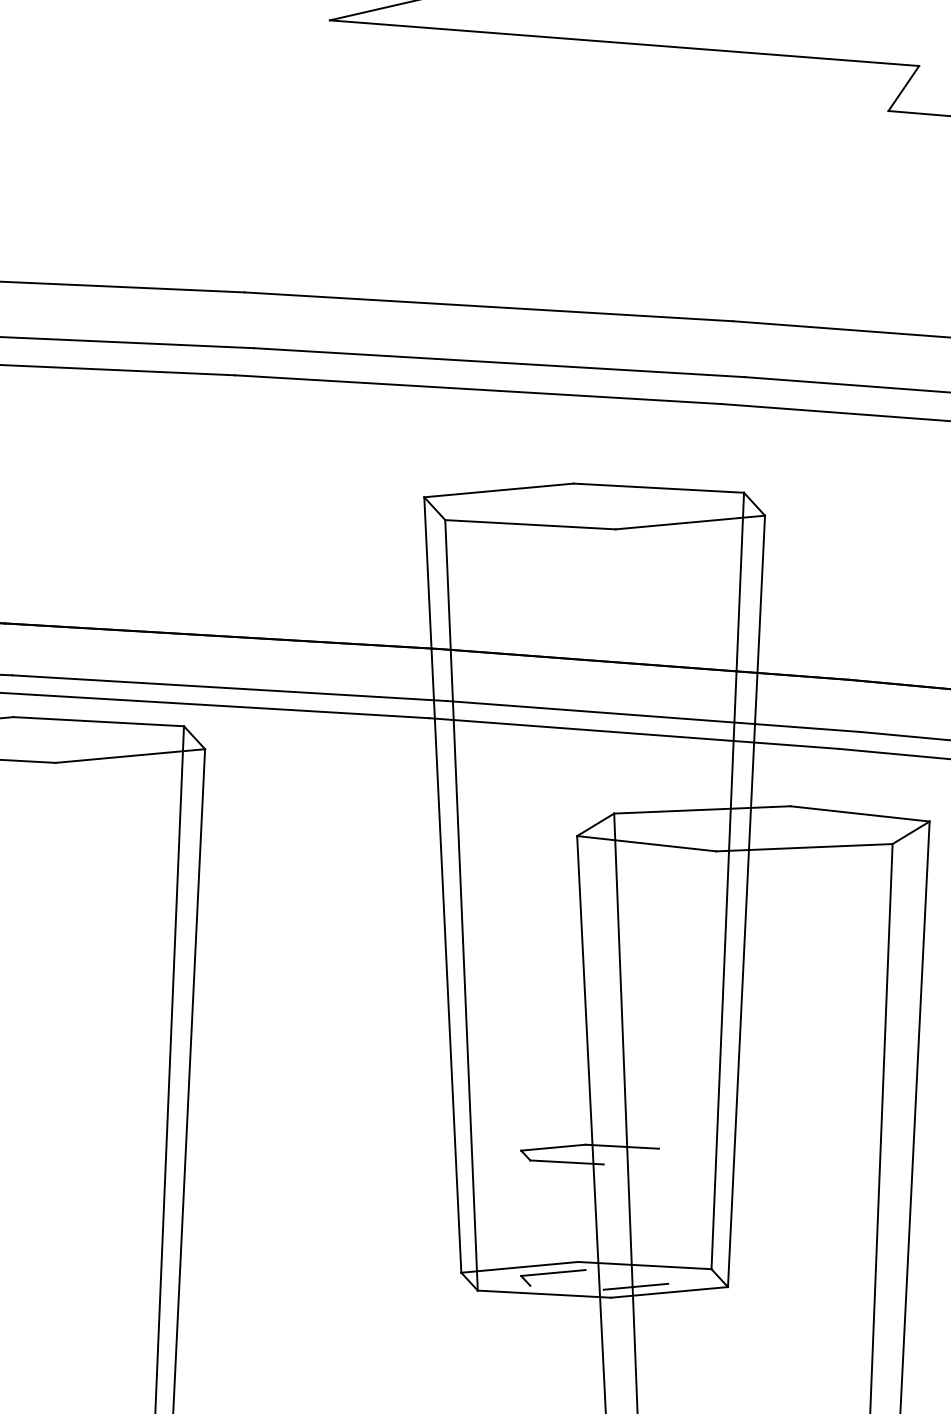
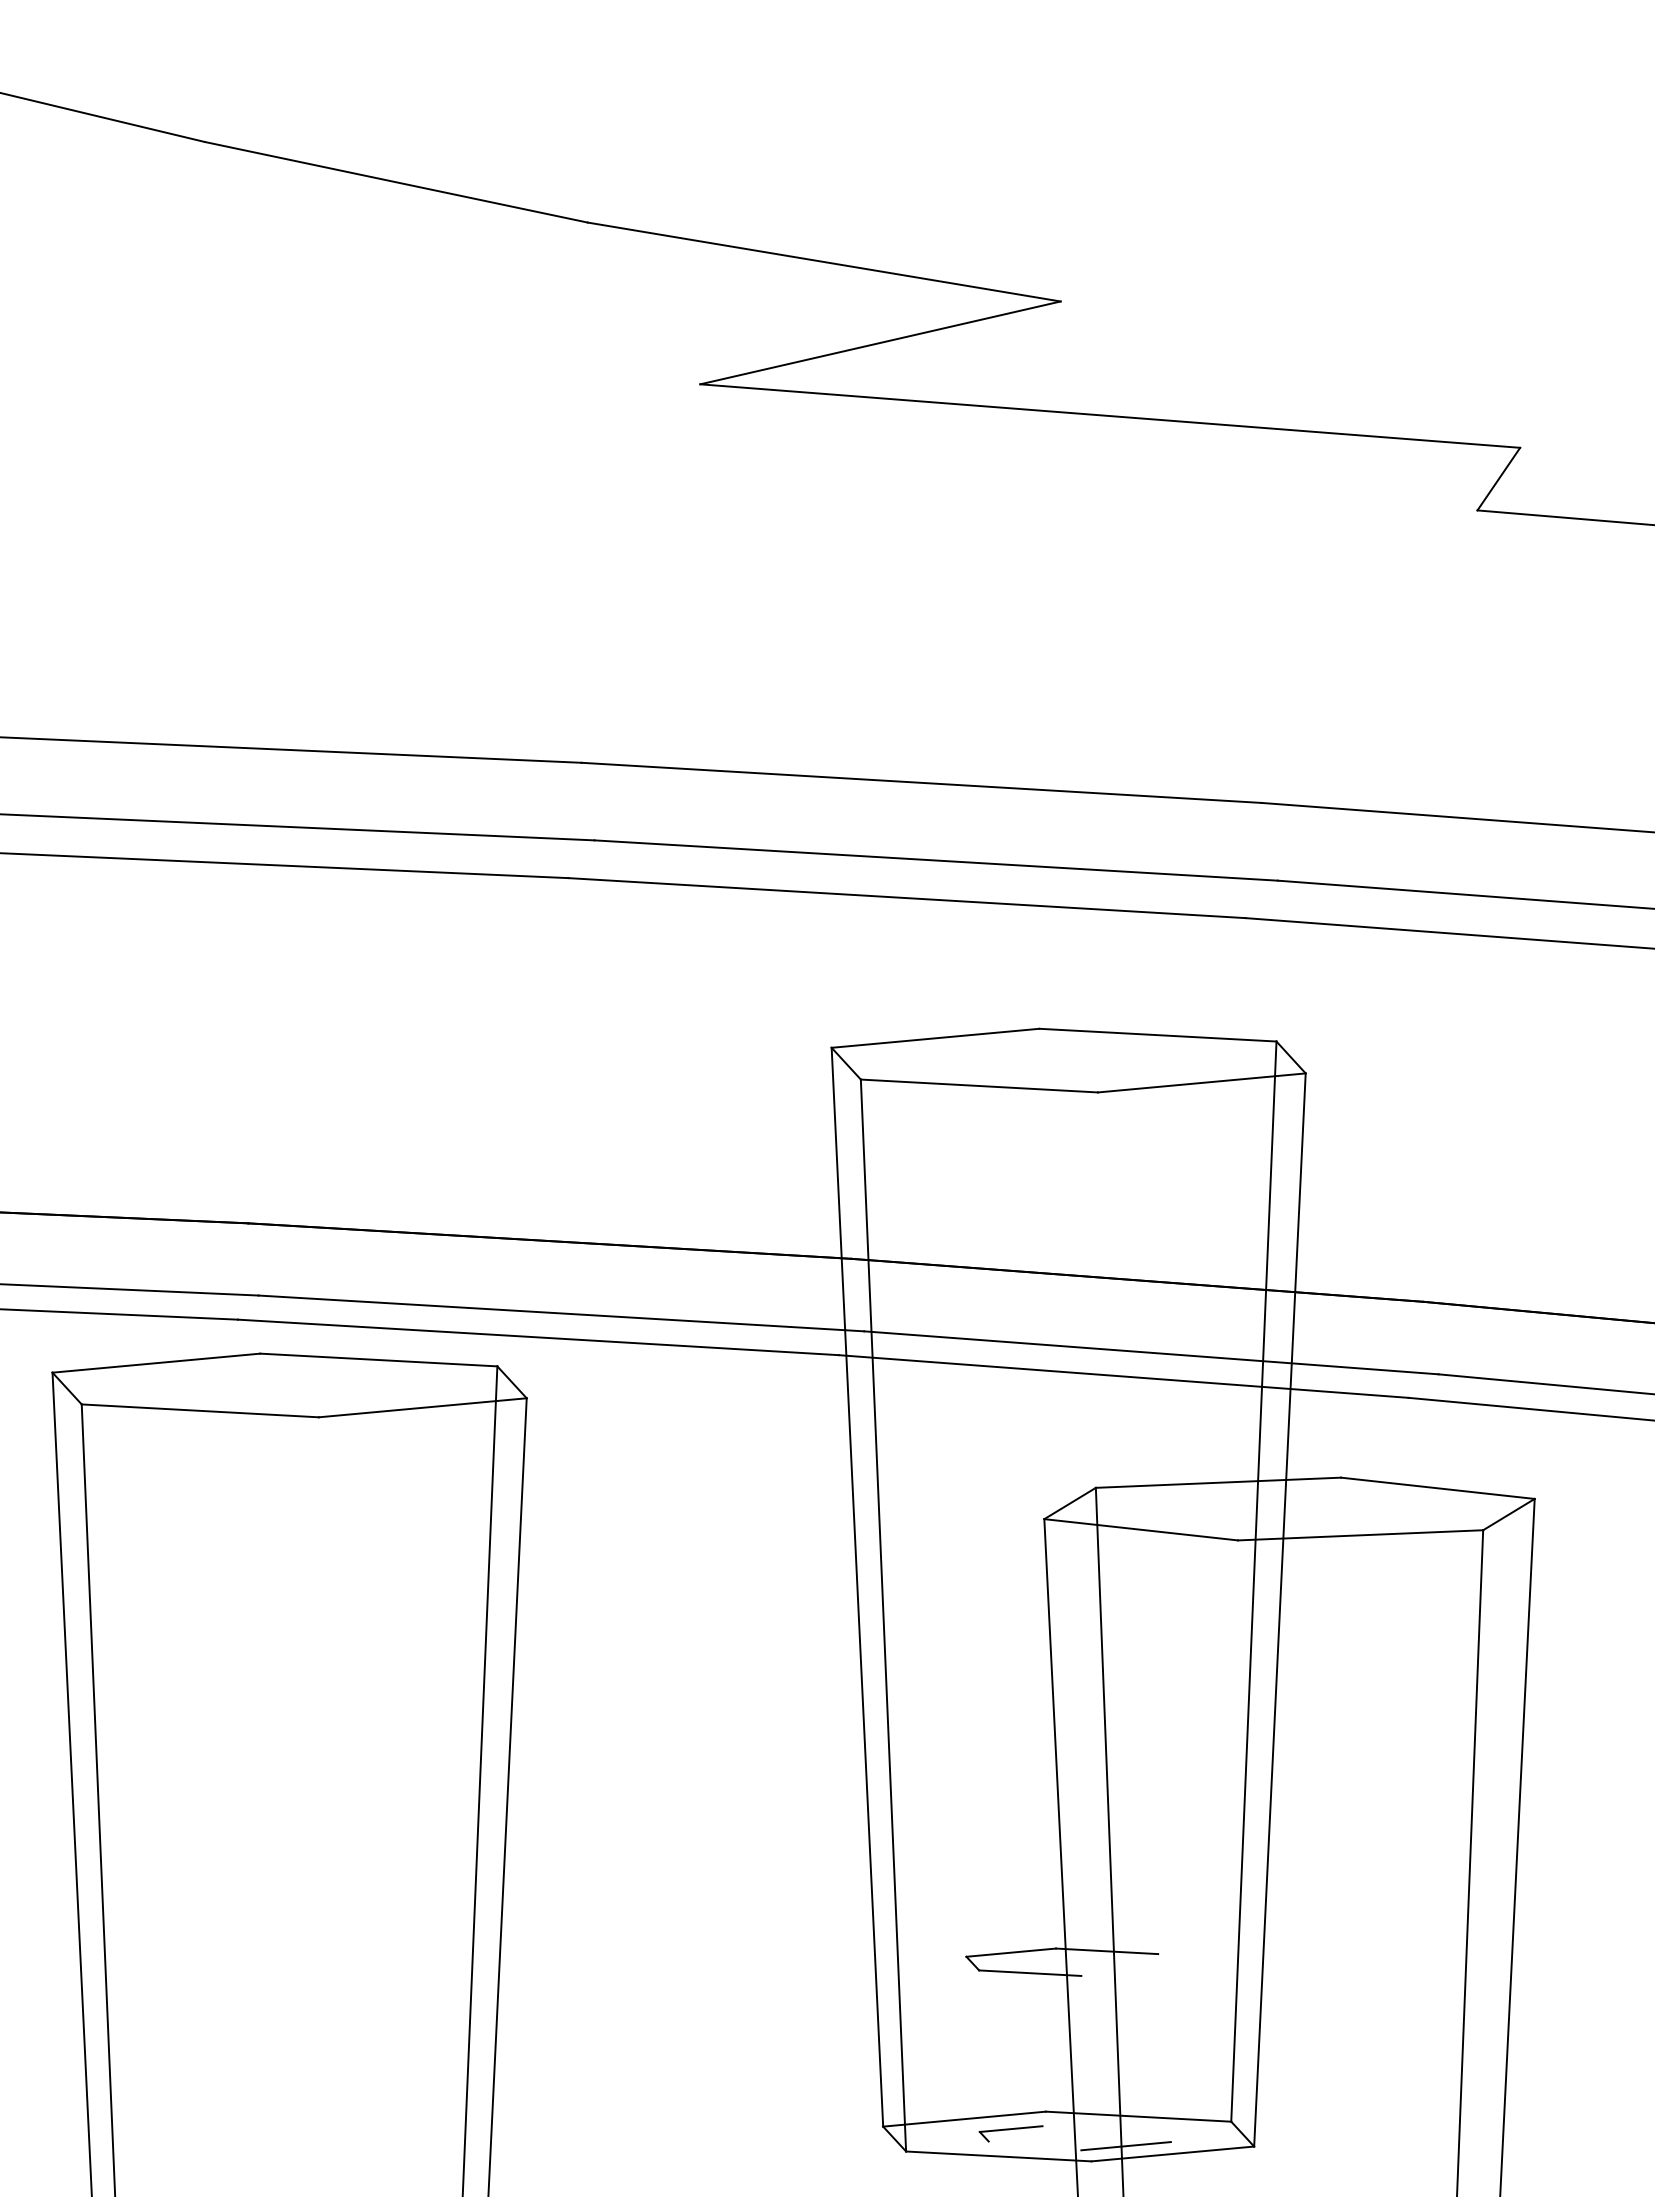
part: (552, 1277) -> (1010, 2133), size x0.7

